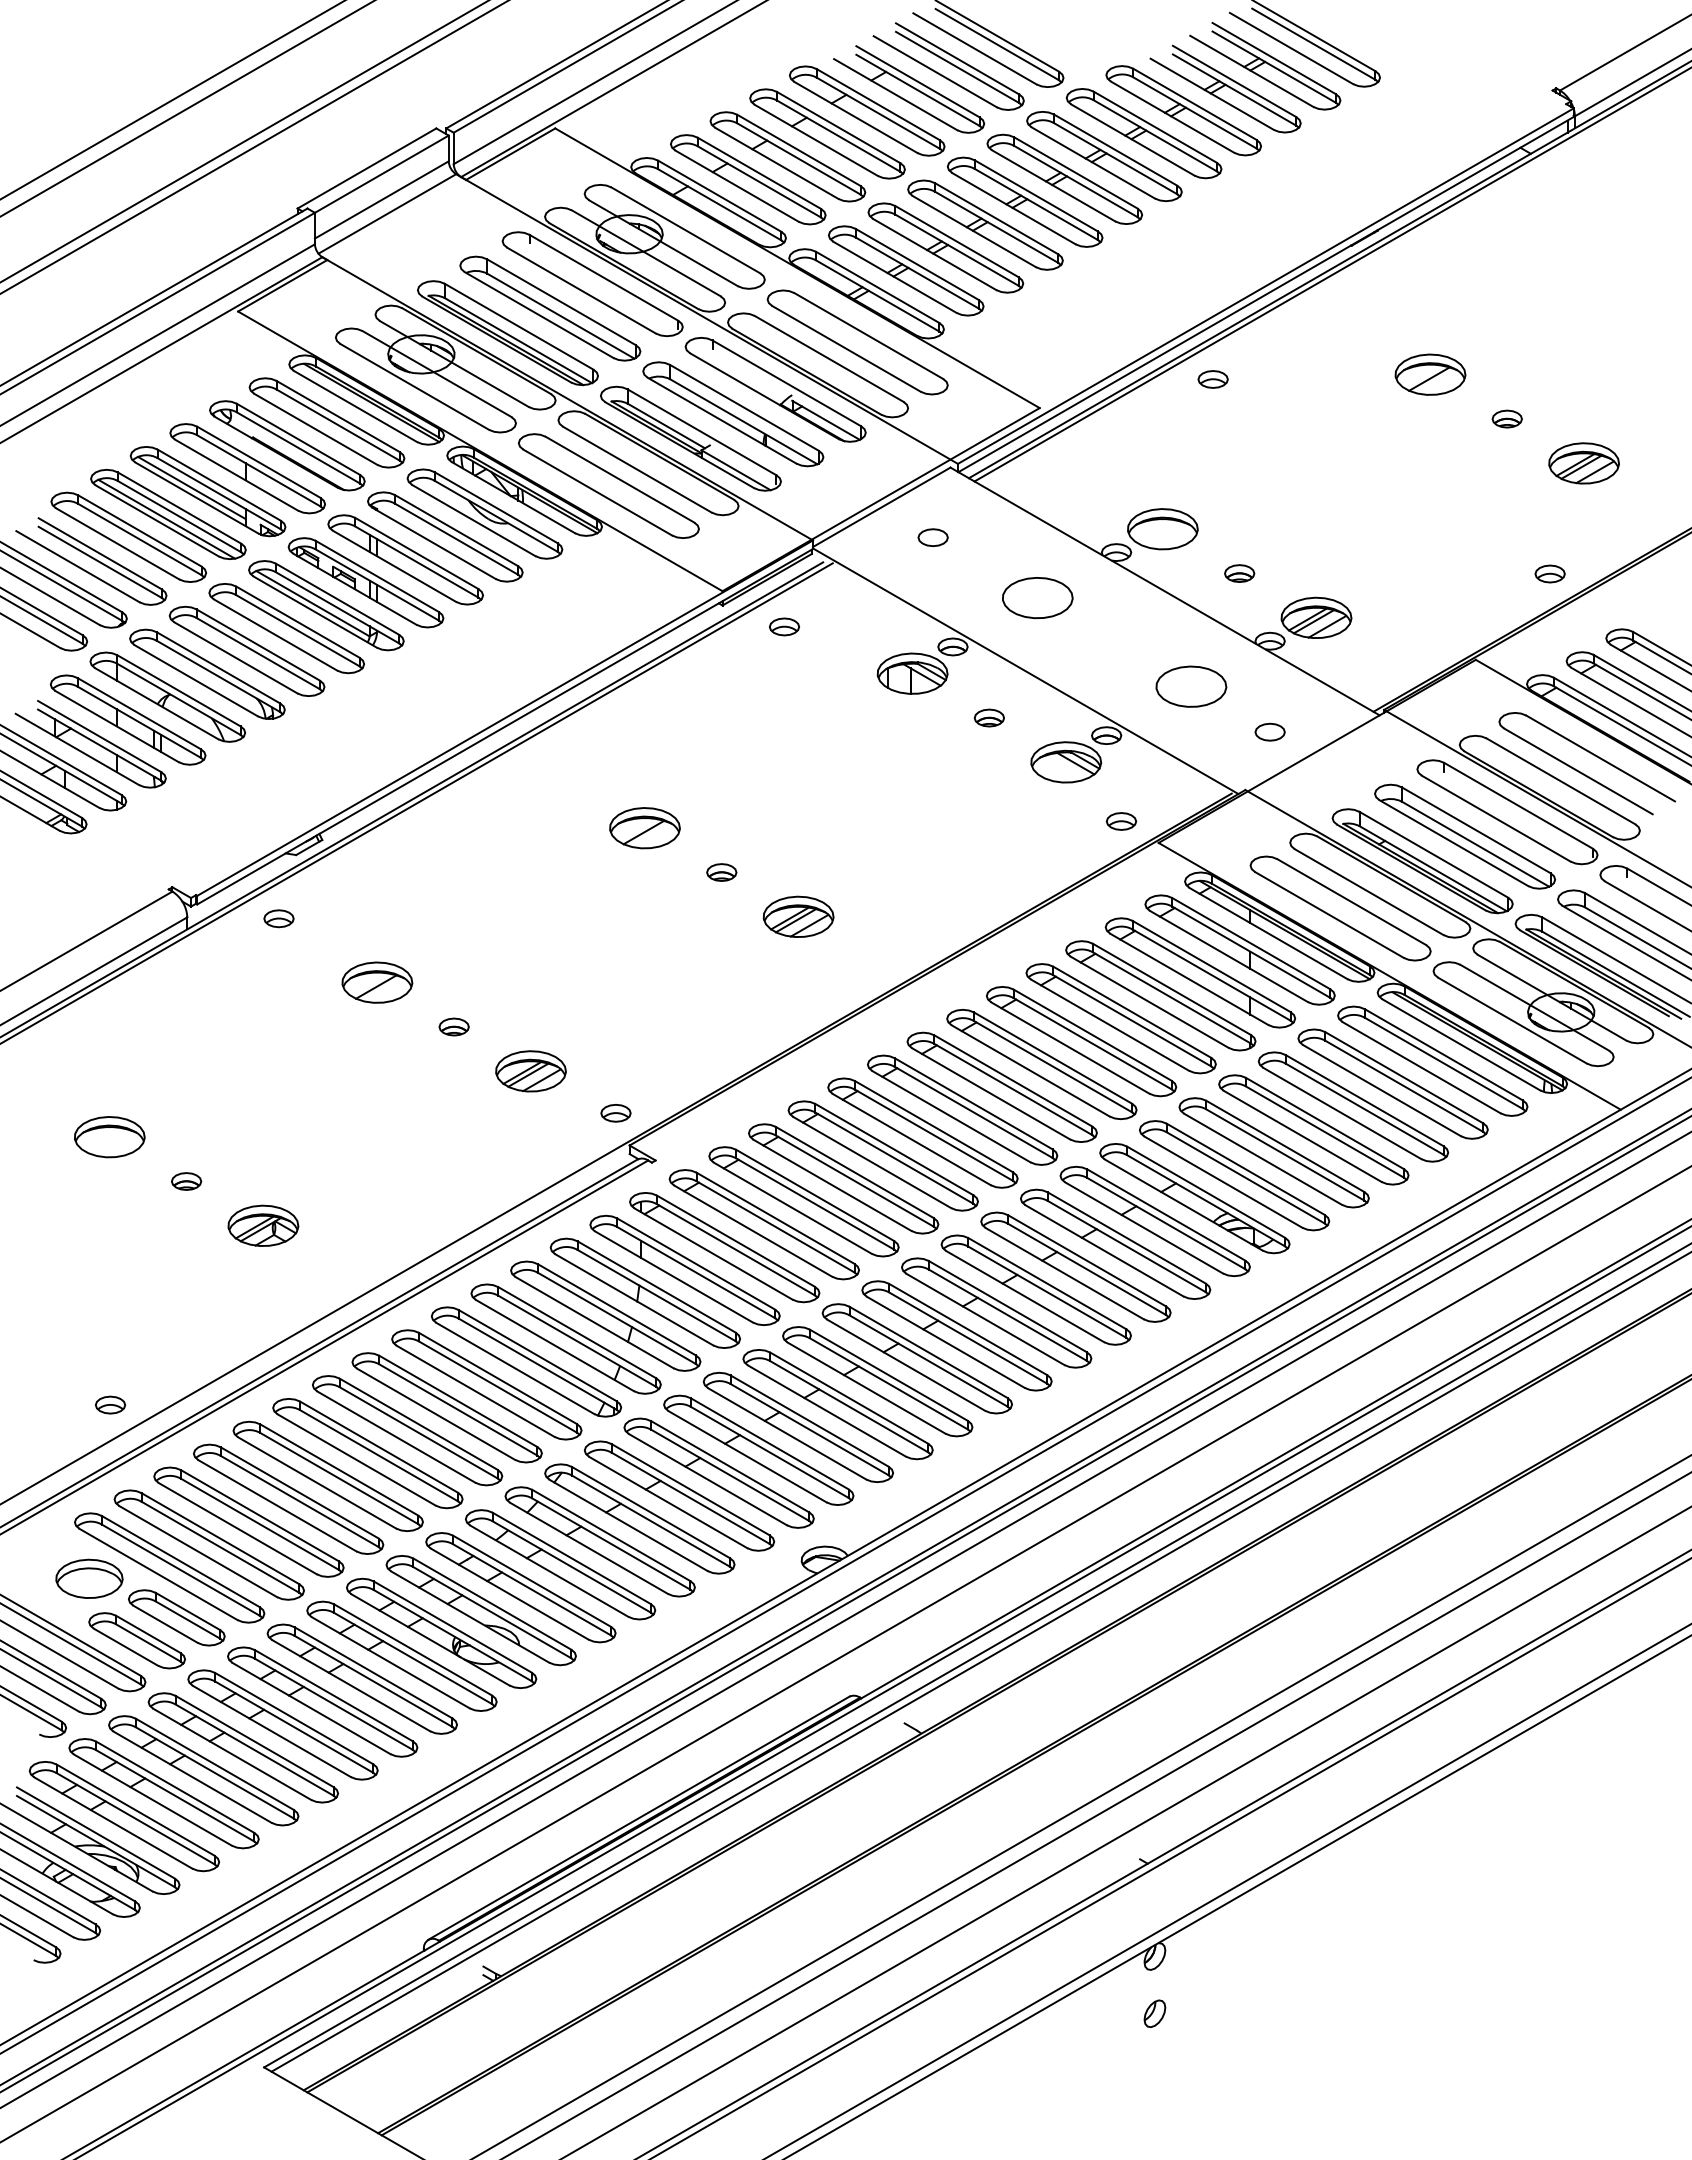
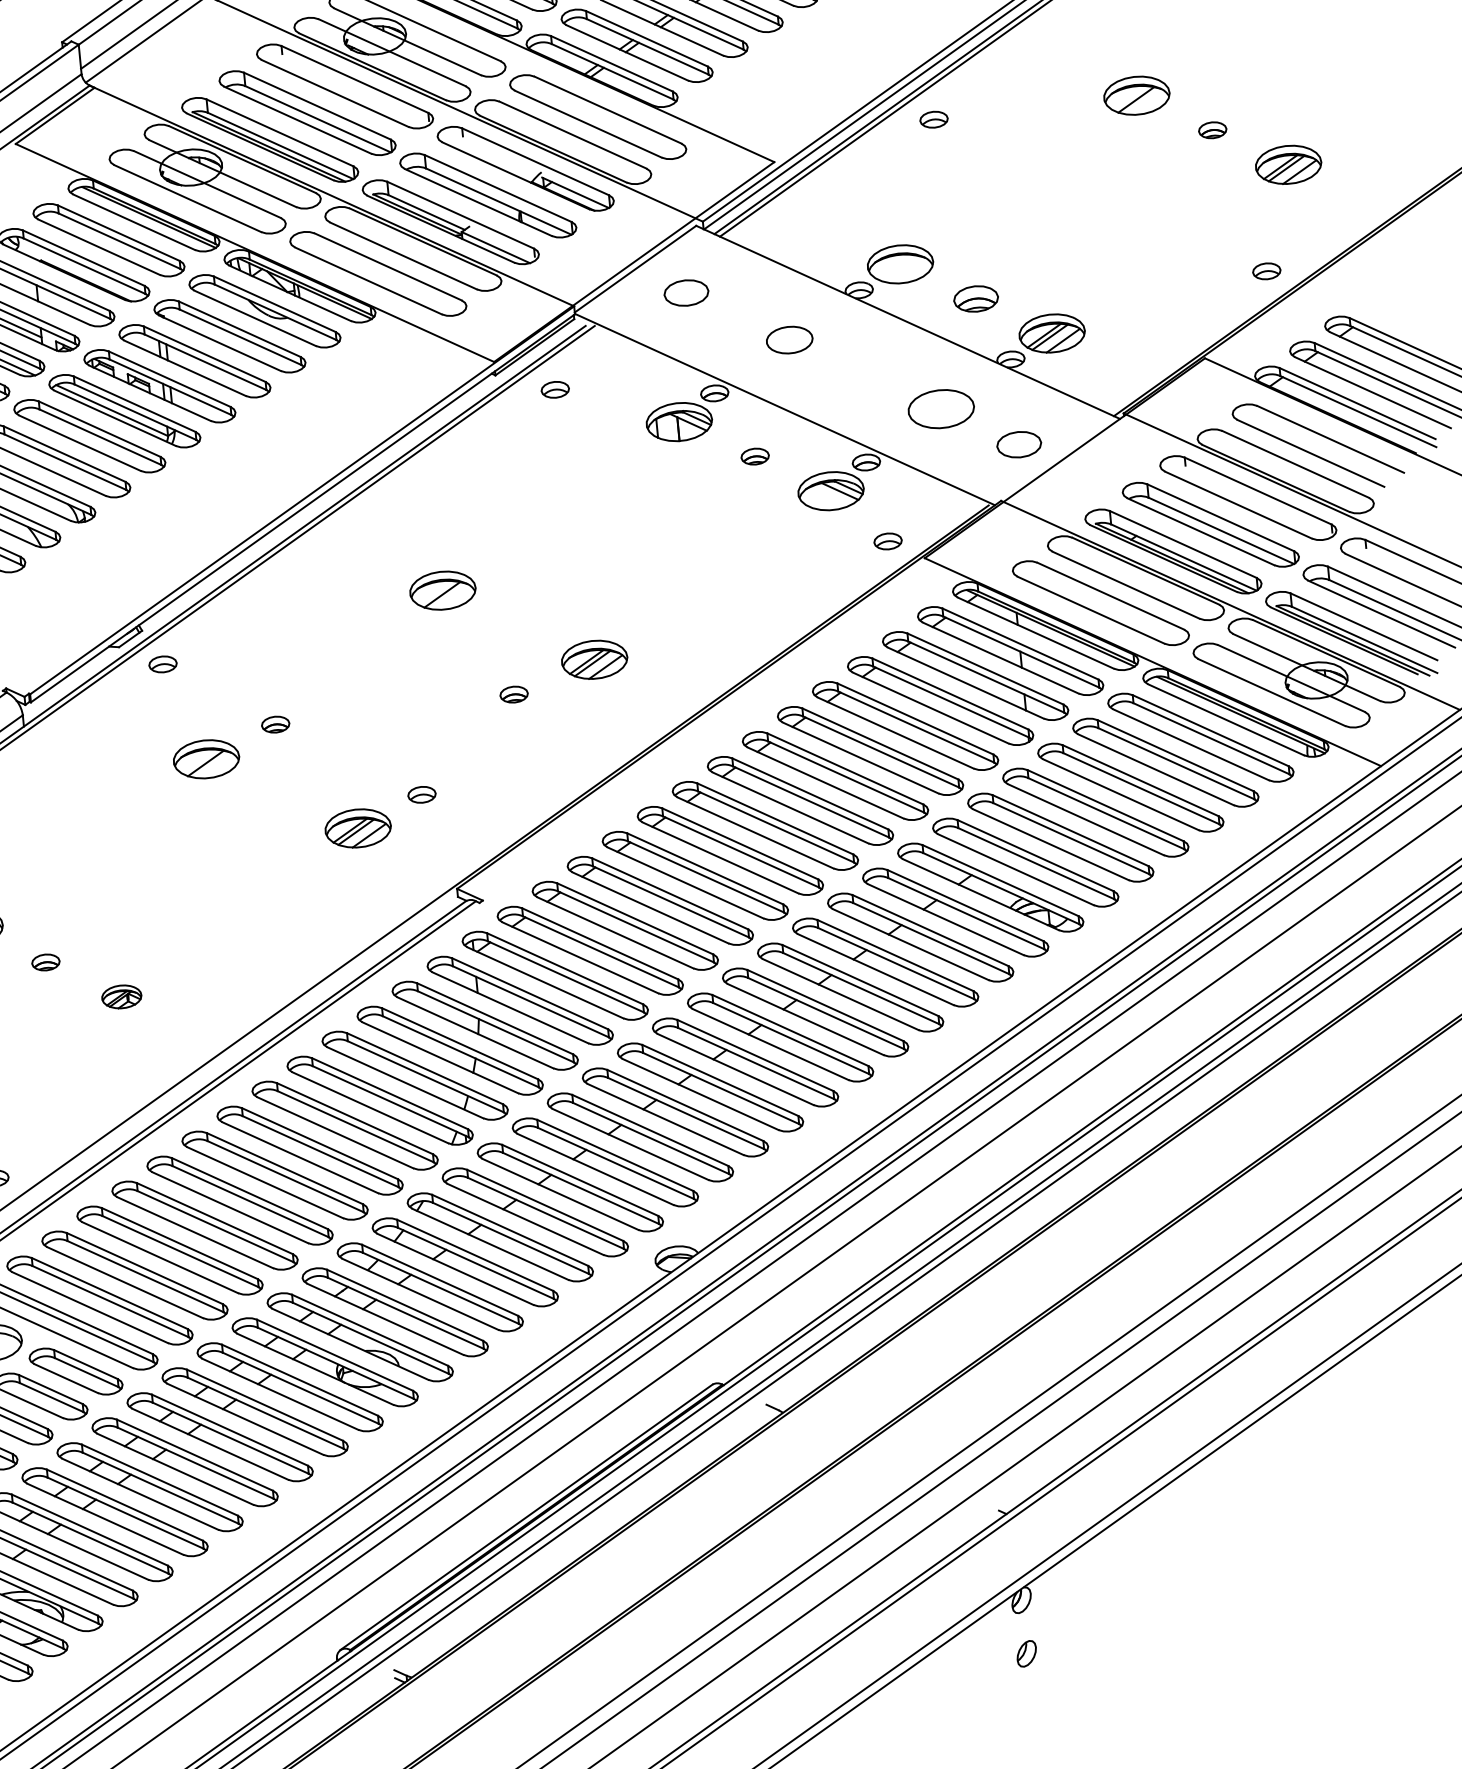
part: (932, 537) -> (685, 292), size x1.6
part: (1239, 573) -> (976, 298), size x1.6
part: (1037, 598) -> (789, 340), size x0.7
part: (1269, 731) -> (1018, 443), size x1.6
part: (721, 872) -> (513, 694), moved
part: (278, 918) -> (162, 664), moved
part: (453, 1026) -> (275, 724), moved
part: (615, 1113) -> (421, 795), moved
part: (263, 1225) -> (121, 996), size x0.6

